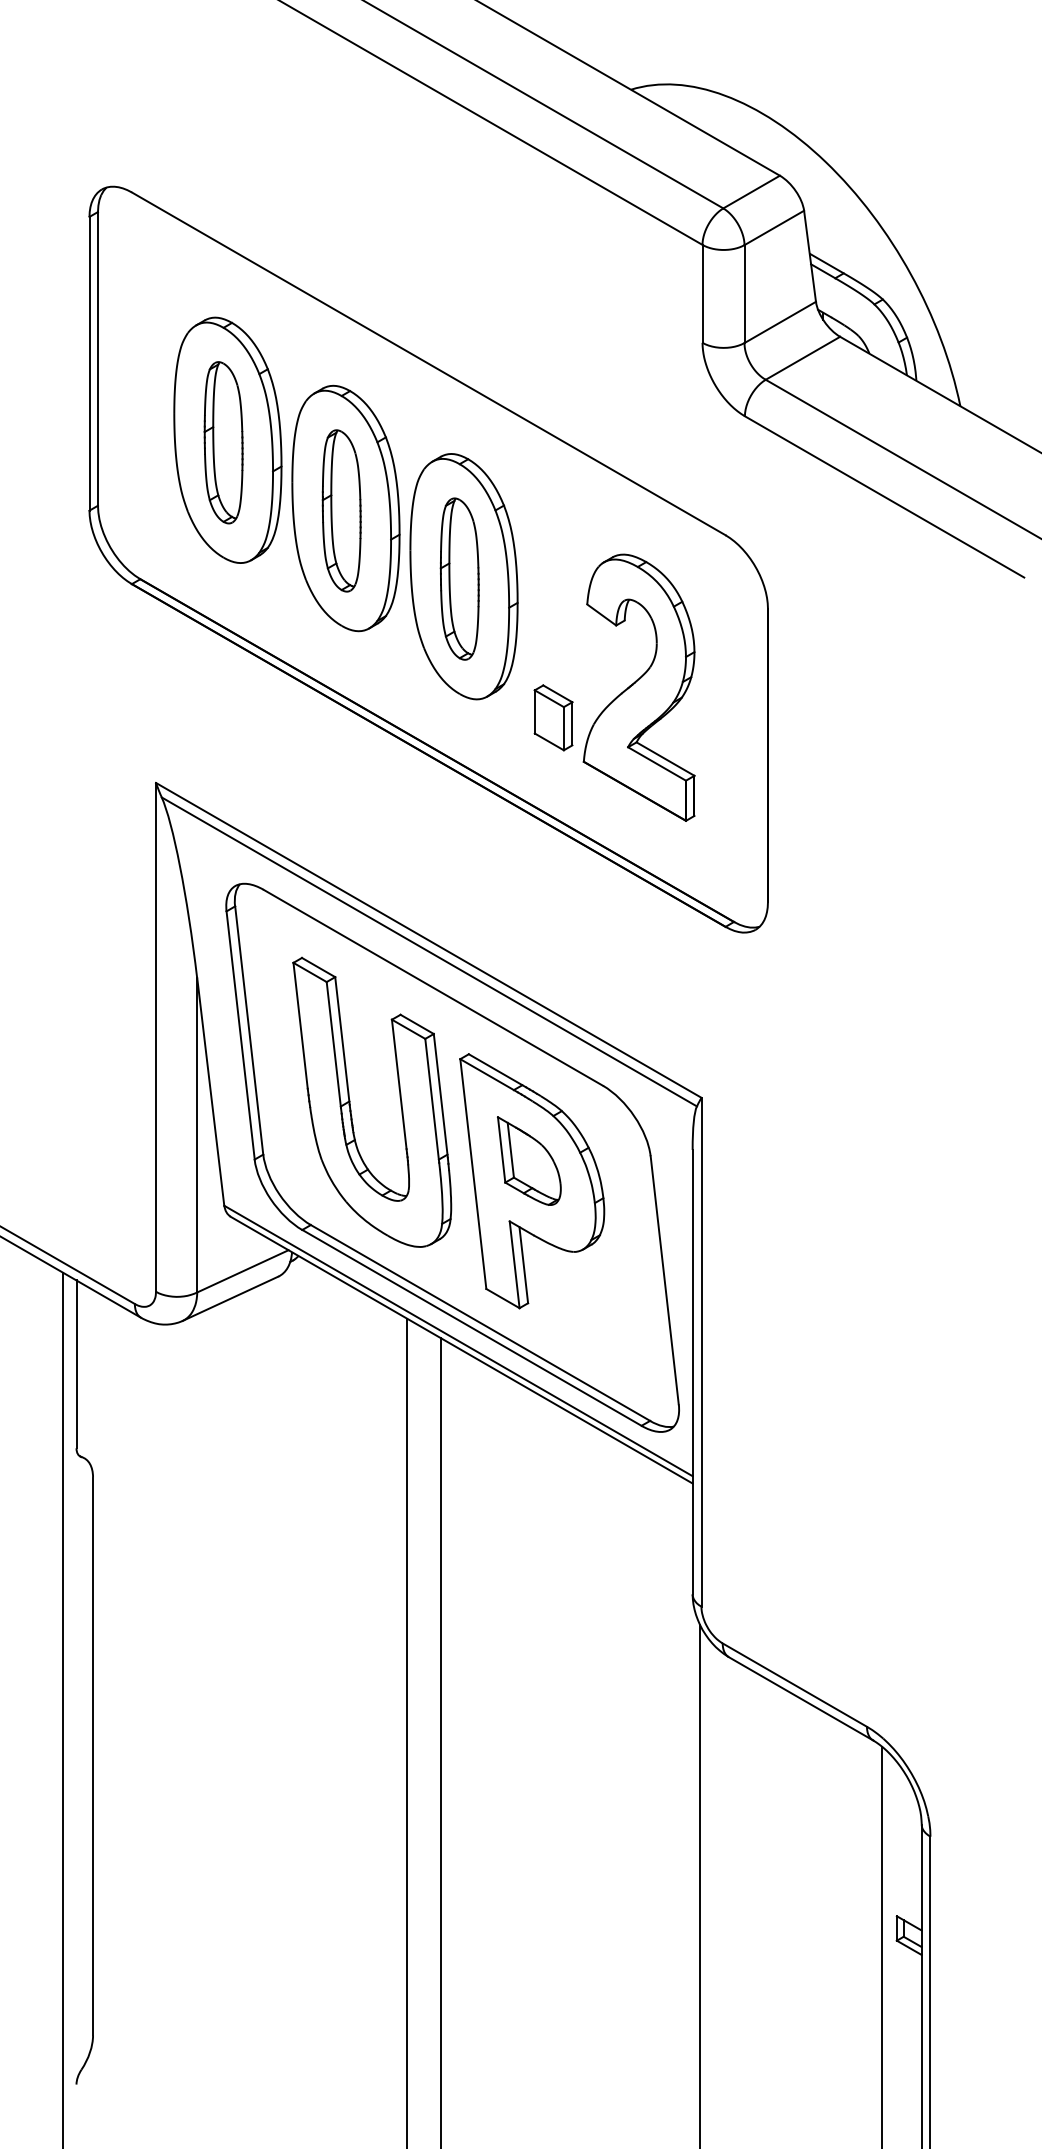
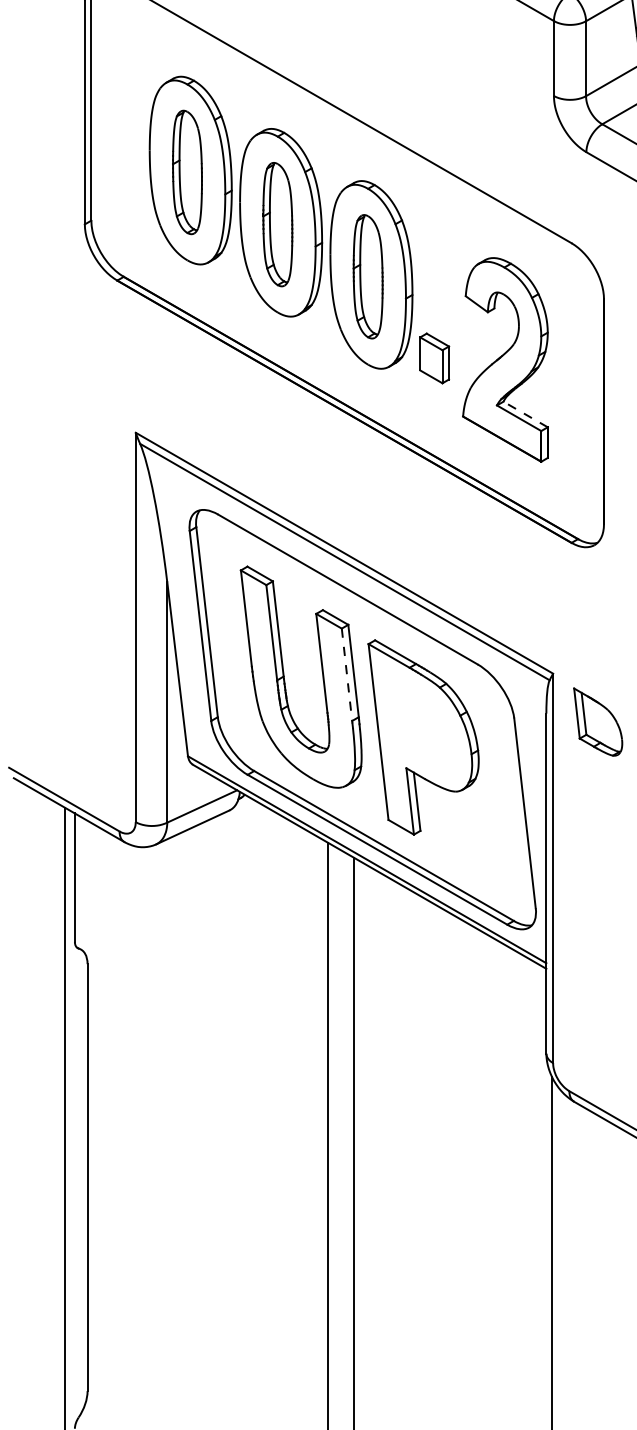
part: (553, 717) -> (434, 358), moved
line: (665, 758) -> (525, 414), solid -> dashed
line: (432, 1101) -> (347, 676), solid -> dashed
part: (529, 1160) -> (598, 721), moved

